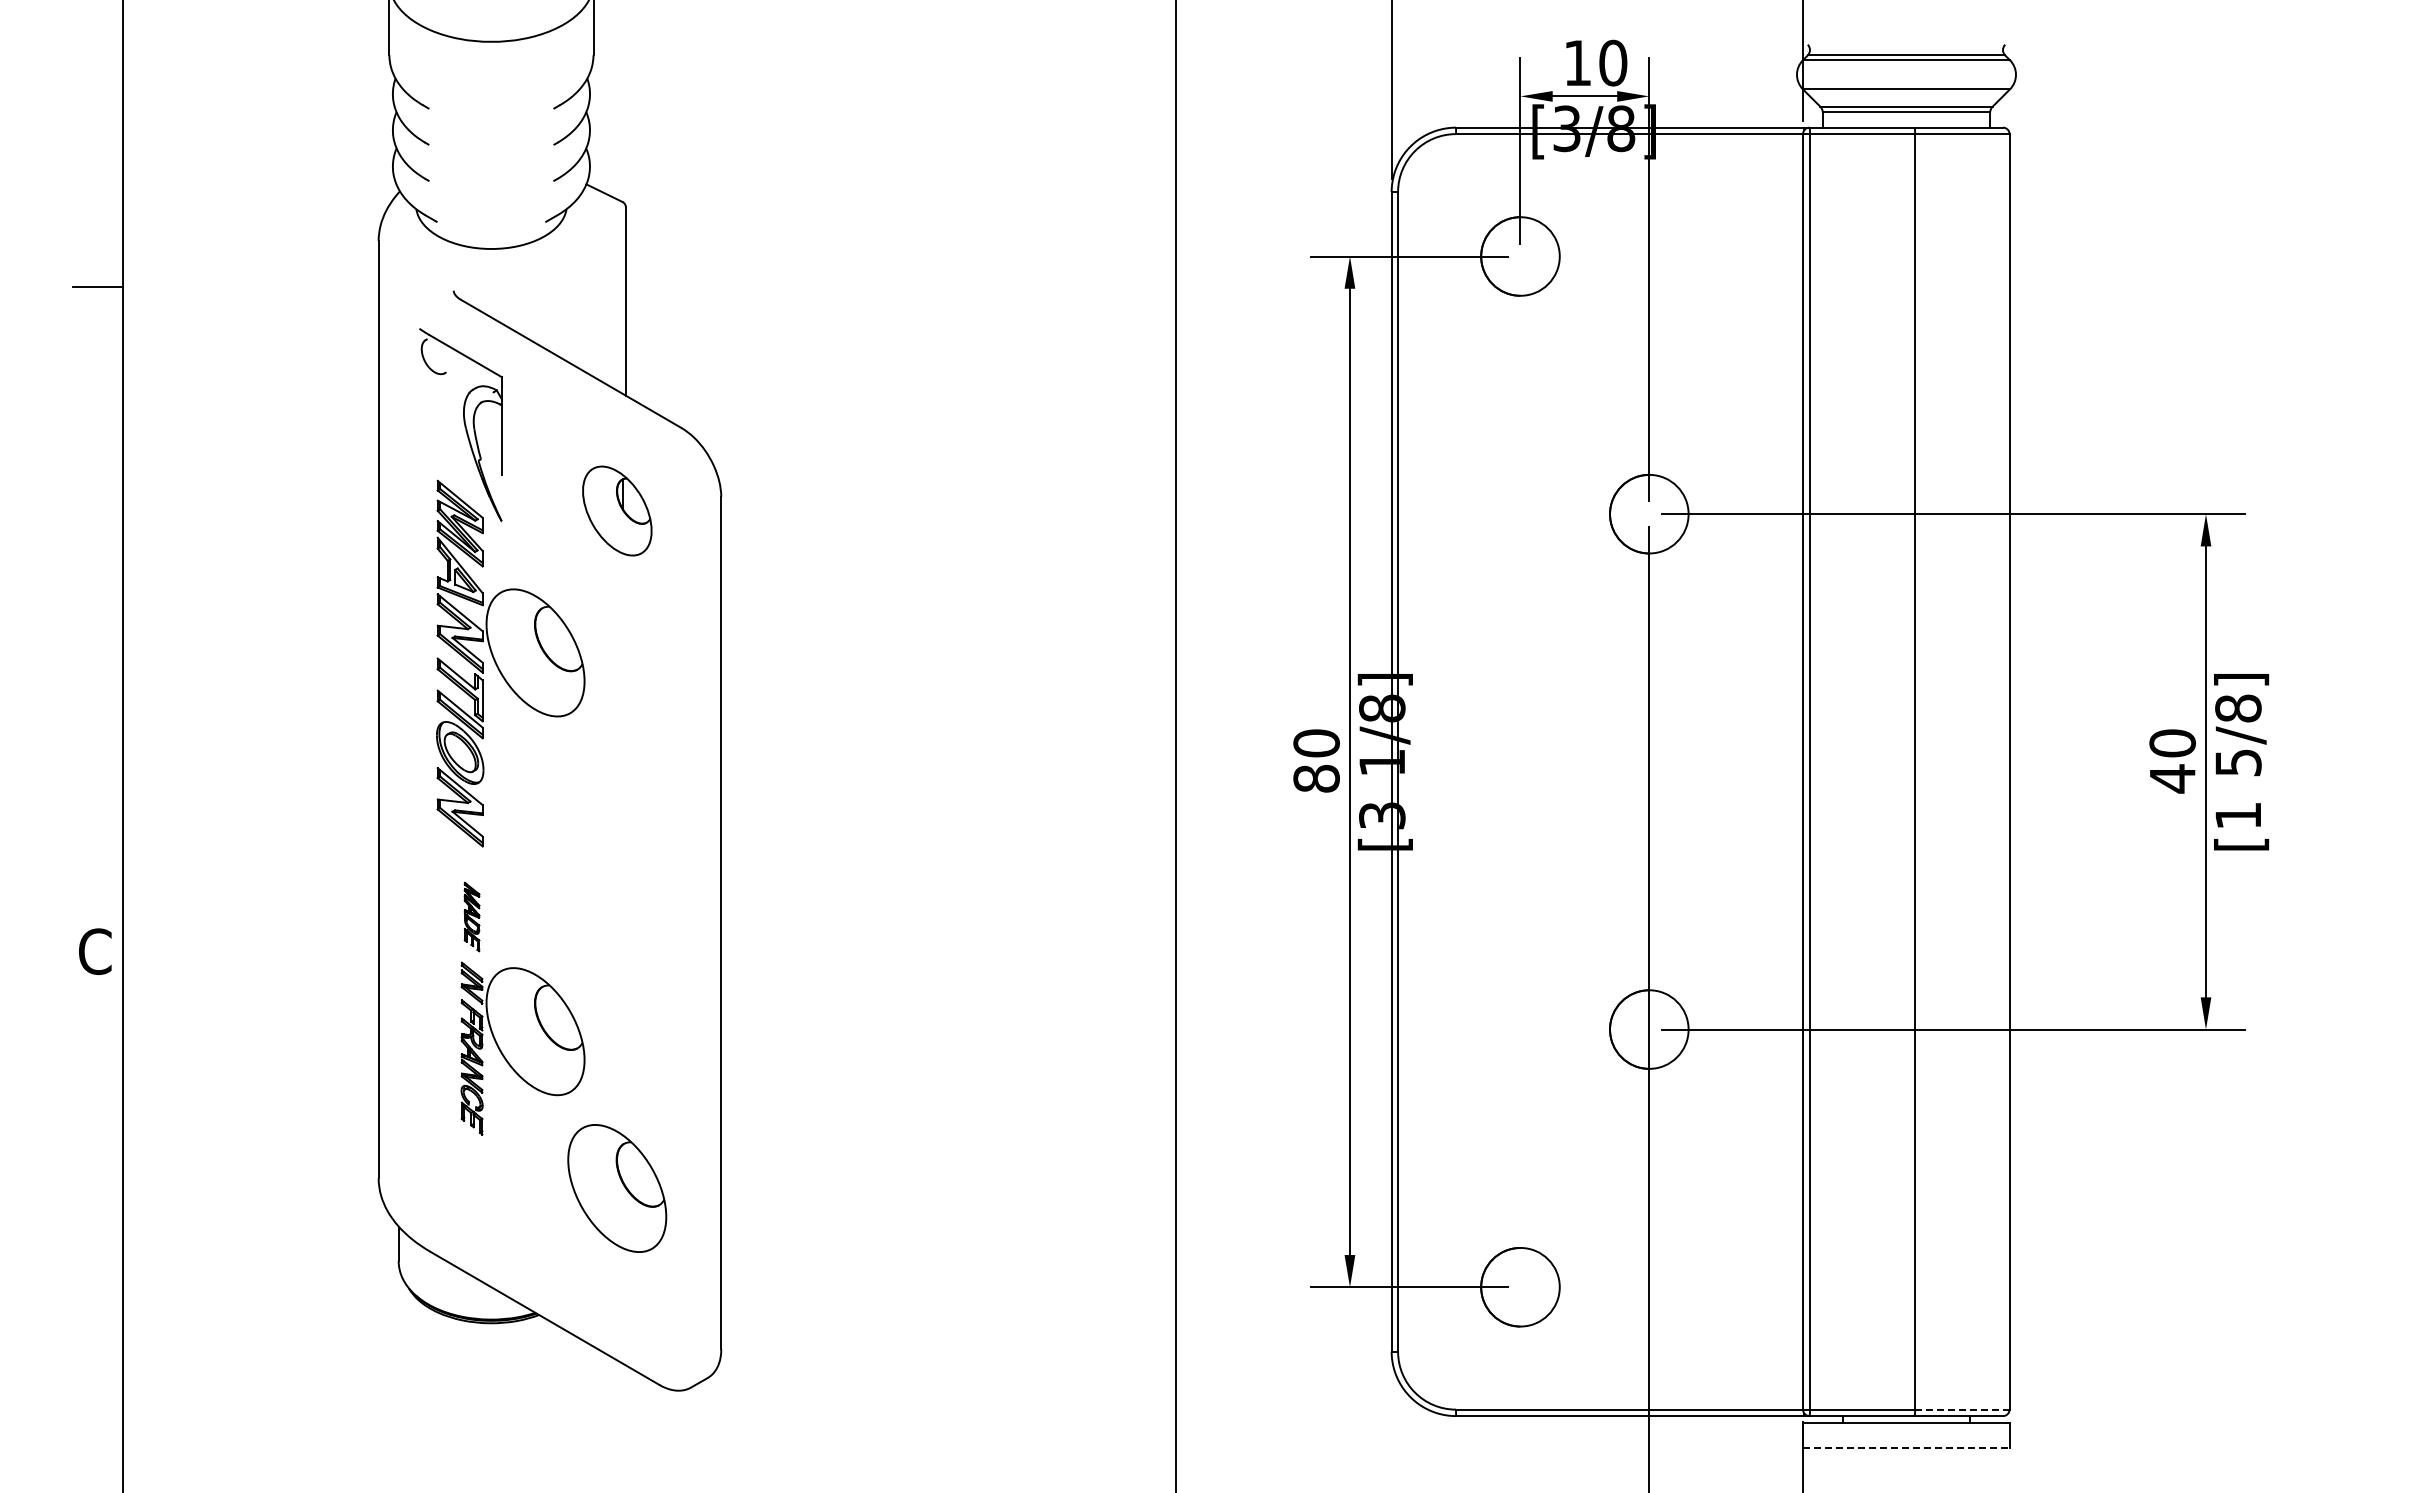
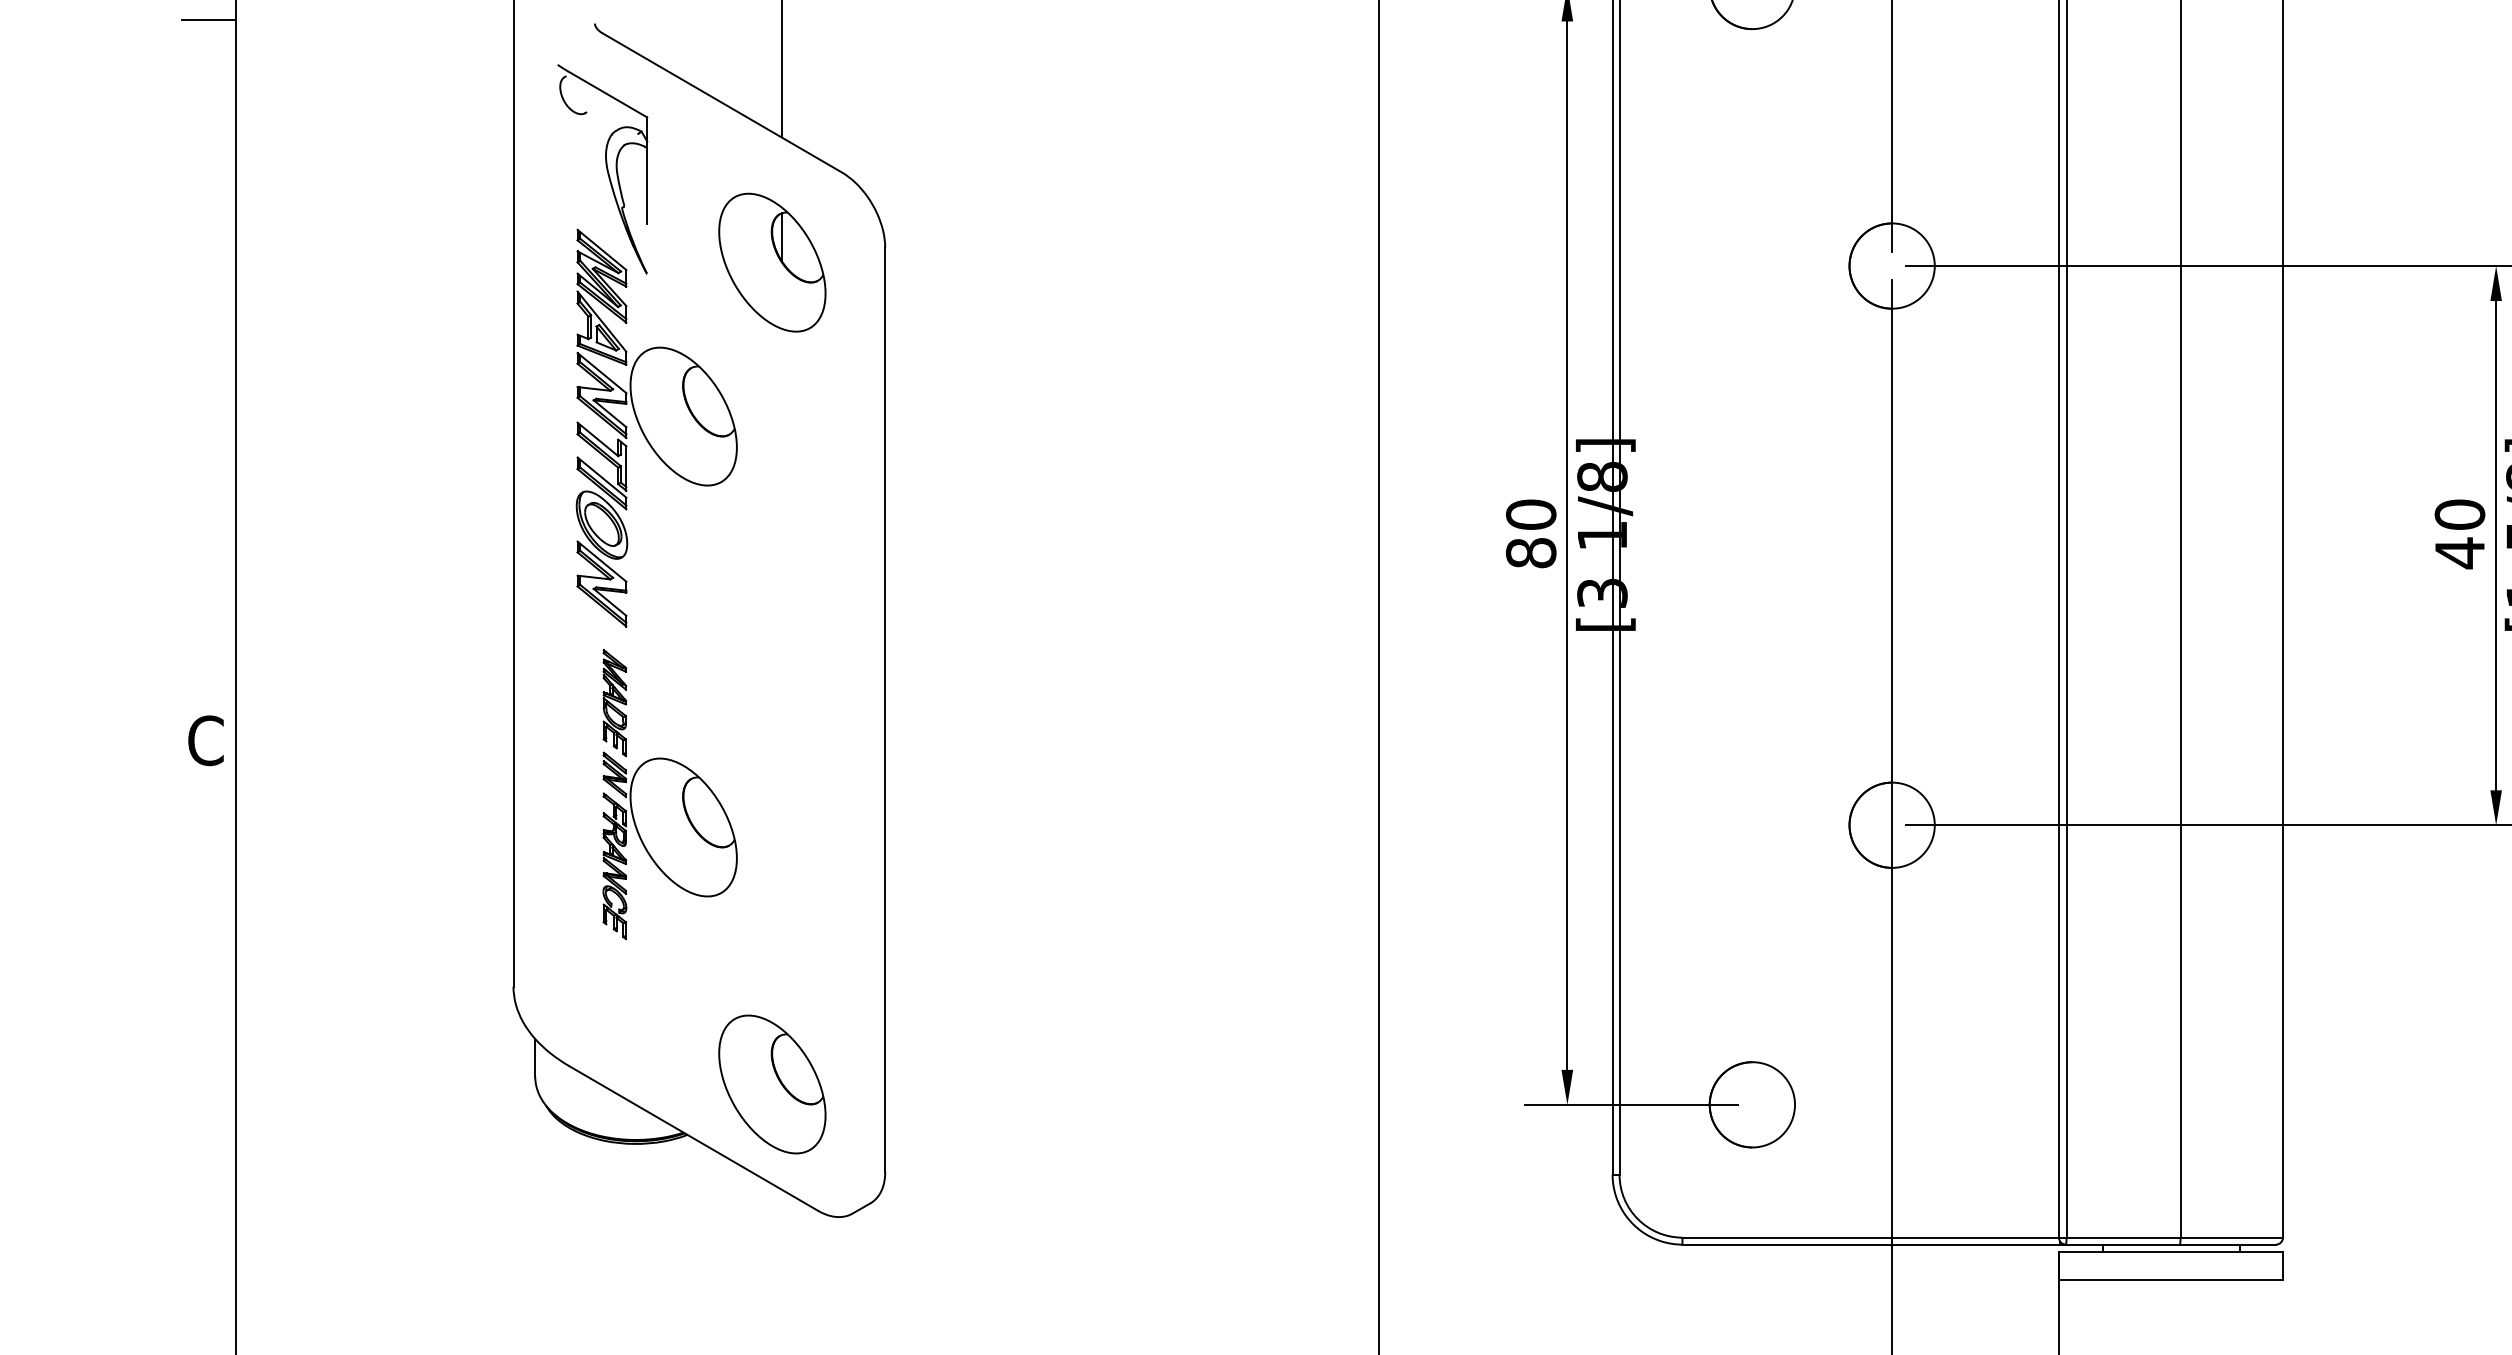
part: (617, 510) -> (772, 262), size x1.43
part: (471, 916) -> (614, 702), size x1.43
part: (617, 1188) -> (772, 1084), moved
line: (1962, 1409) -> (2231, 1237), dashed -> solid
line: (1906, 1448) -> (2171, 1279), dashed -> solid

